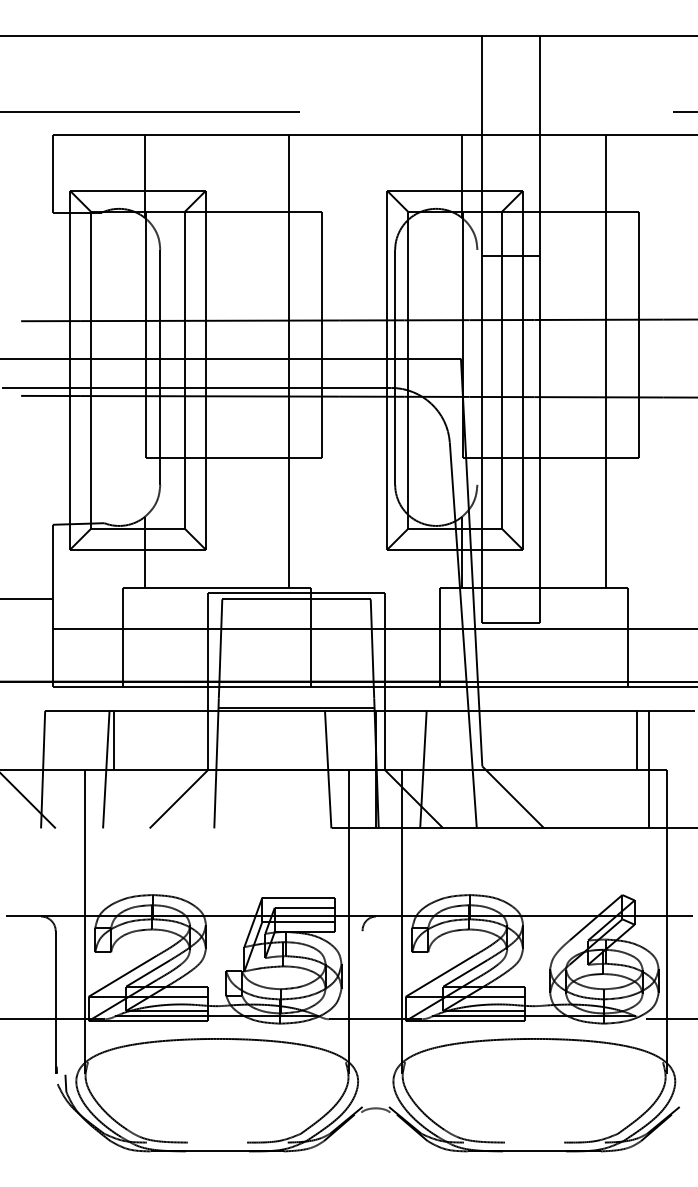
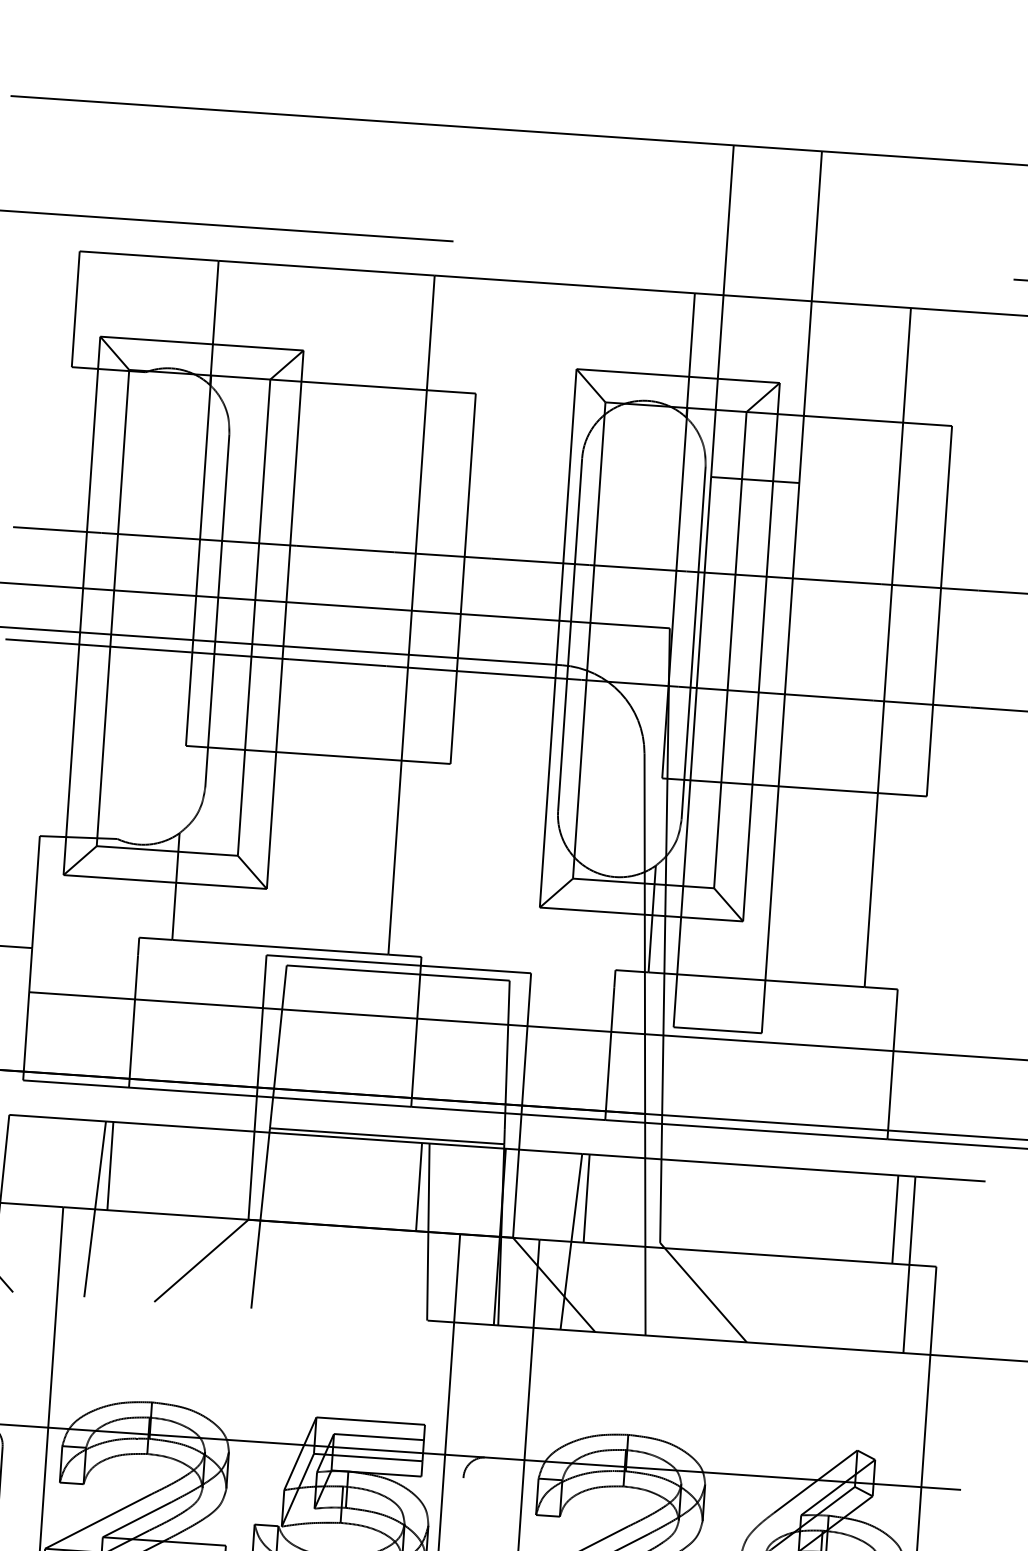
line: (477, 366) -> (693, 641), added
line: (320, 739) -> (419, 1185), added
line: (431, 739) -> (586, 1197), added

